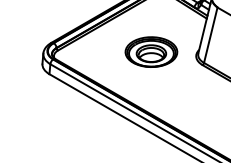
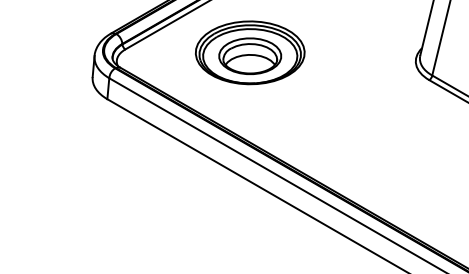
part: (151, 51) -> (250, 51), moved

